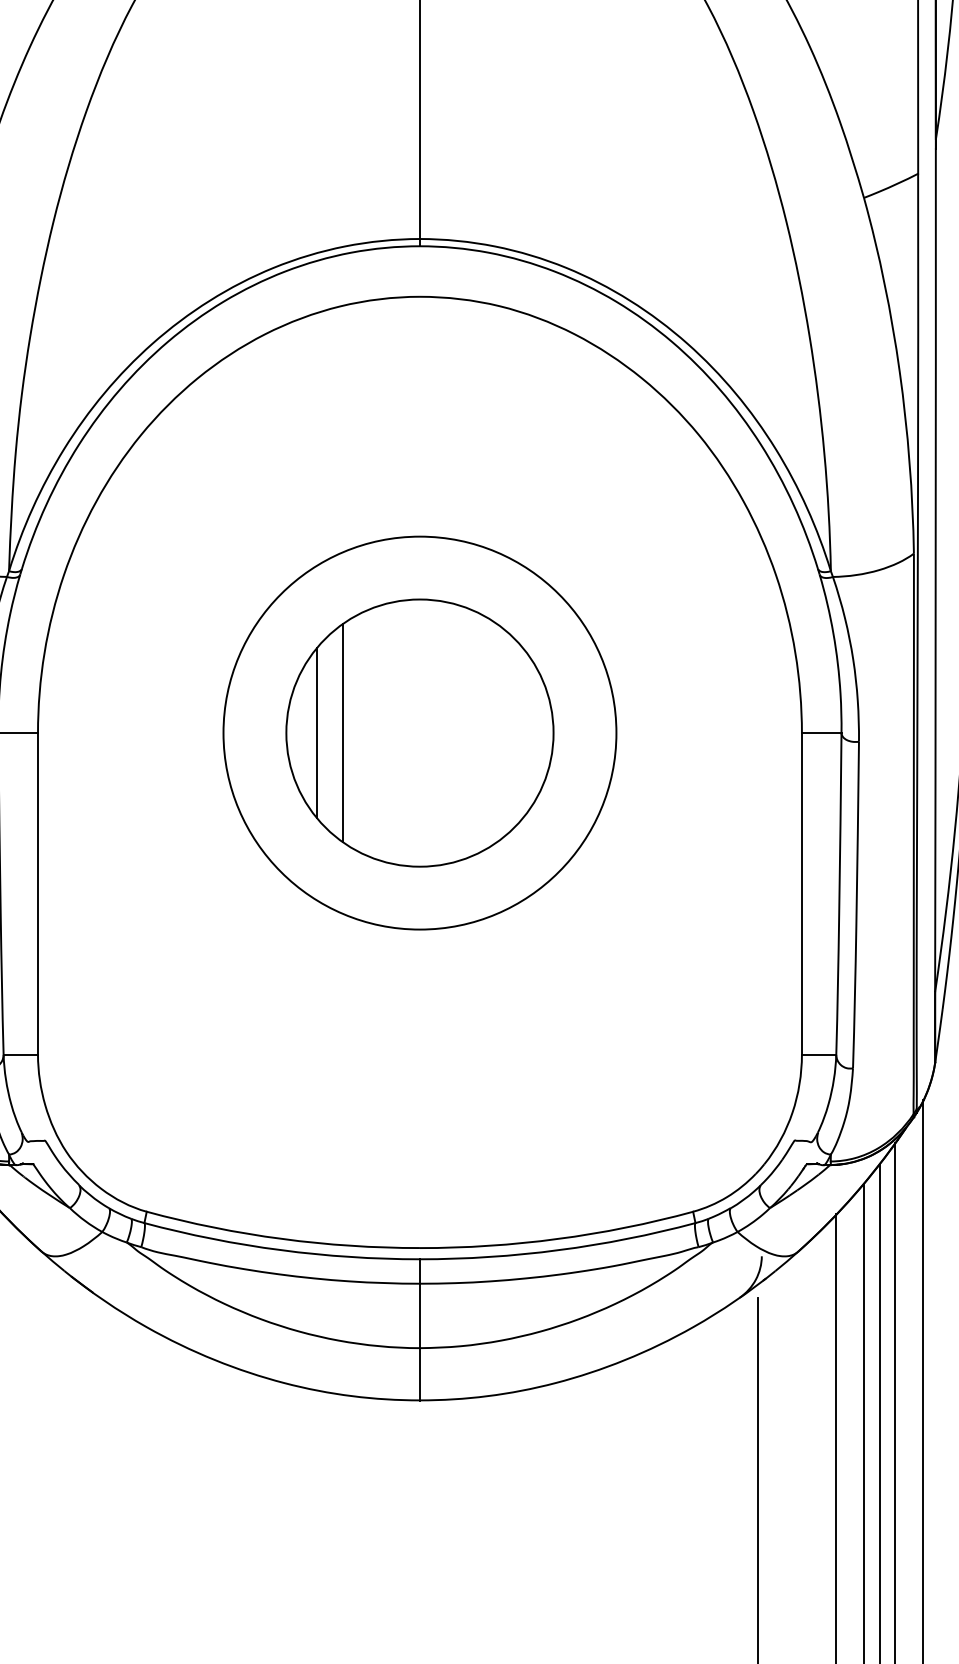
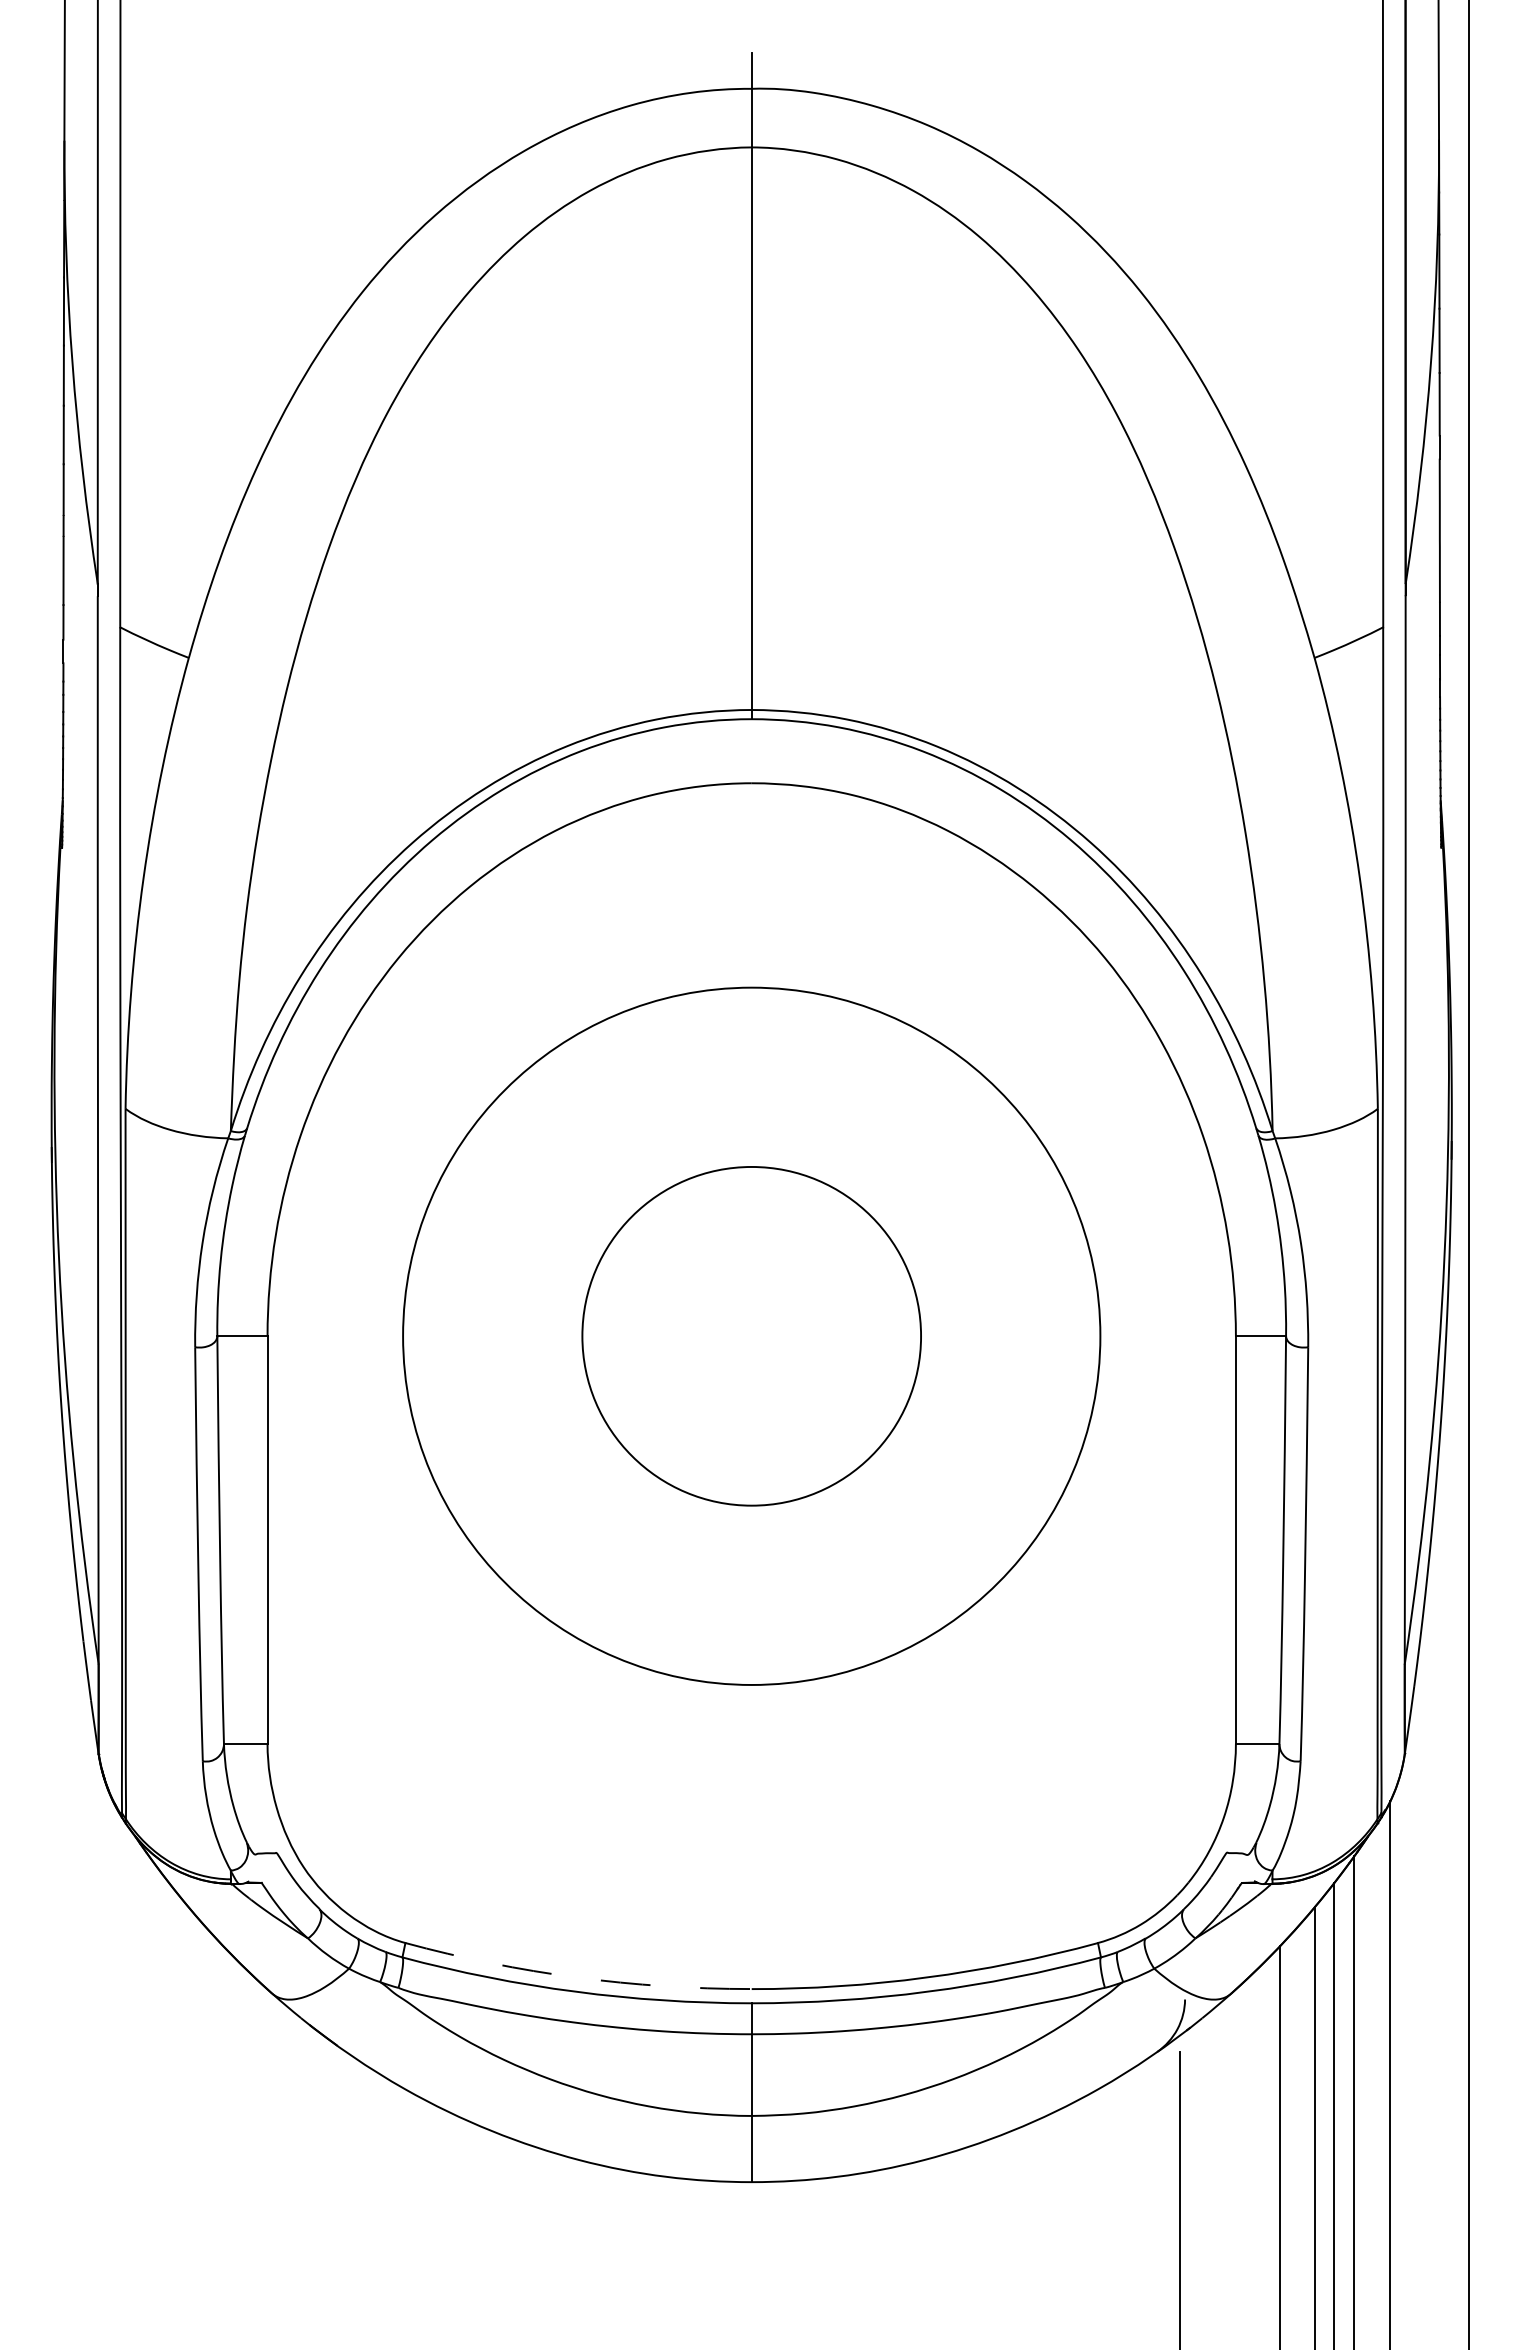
line: (317, 732) -> (621, 1335), removed
line: (343, 733) -> (654, 1336), removed
circle: (419, 733) -> (751, 1336), size x1.4
arc: (282, 1238) -> (577, 1977), solid -> dashed

